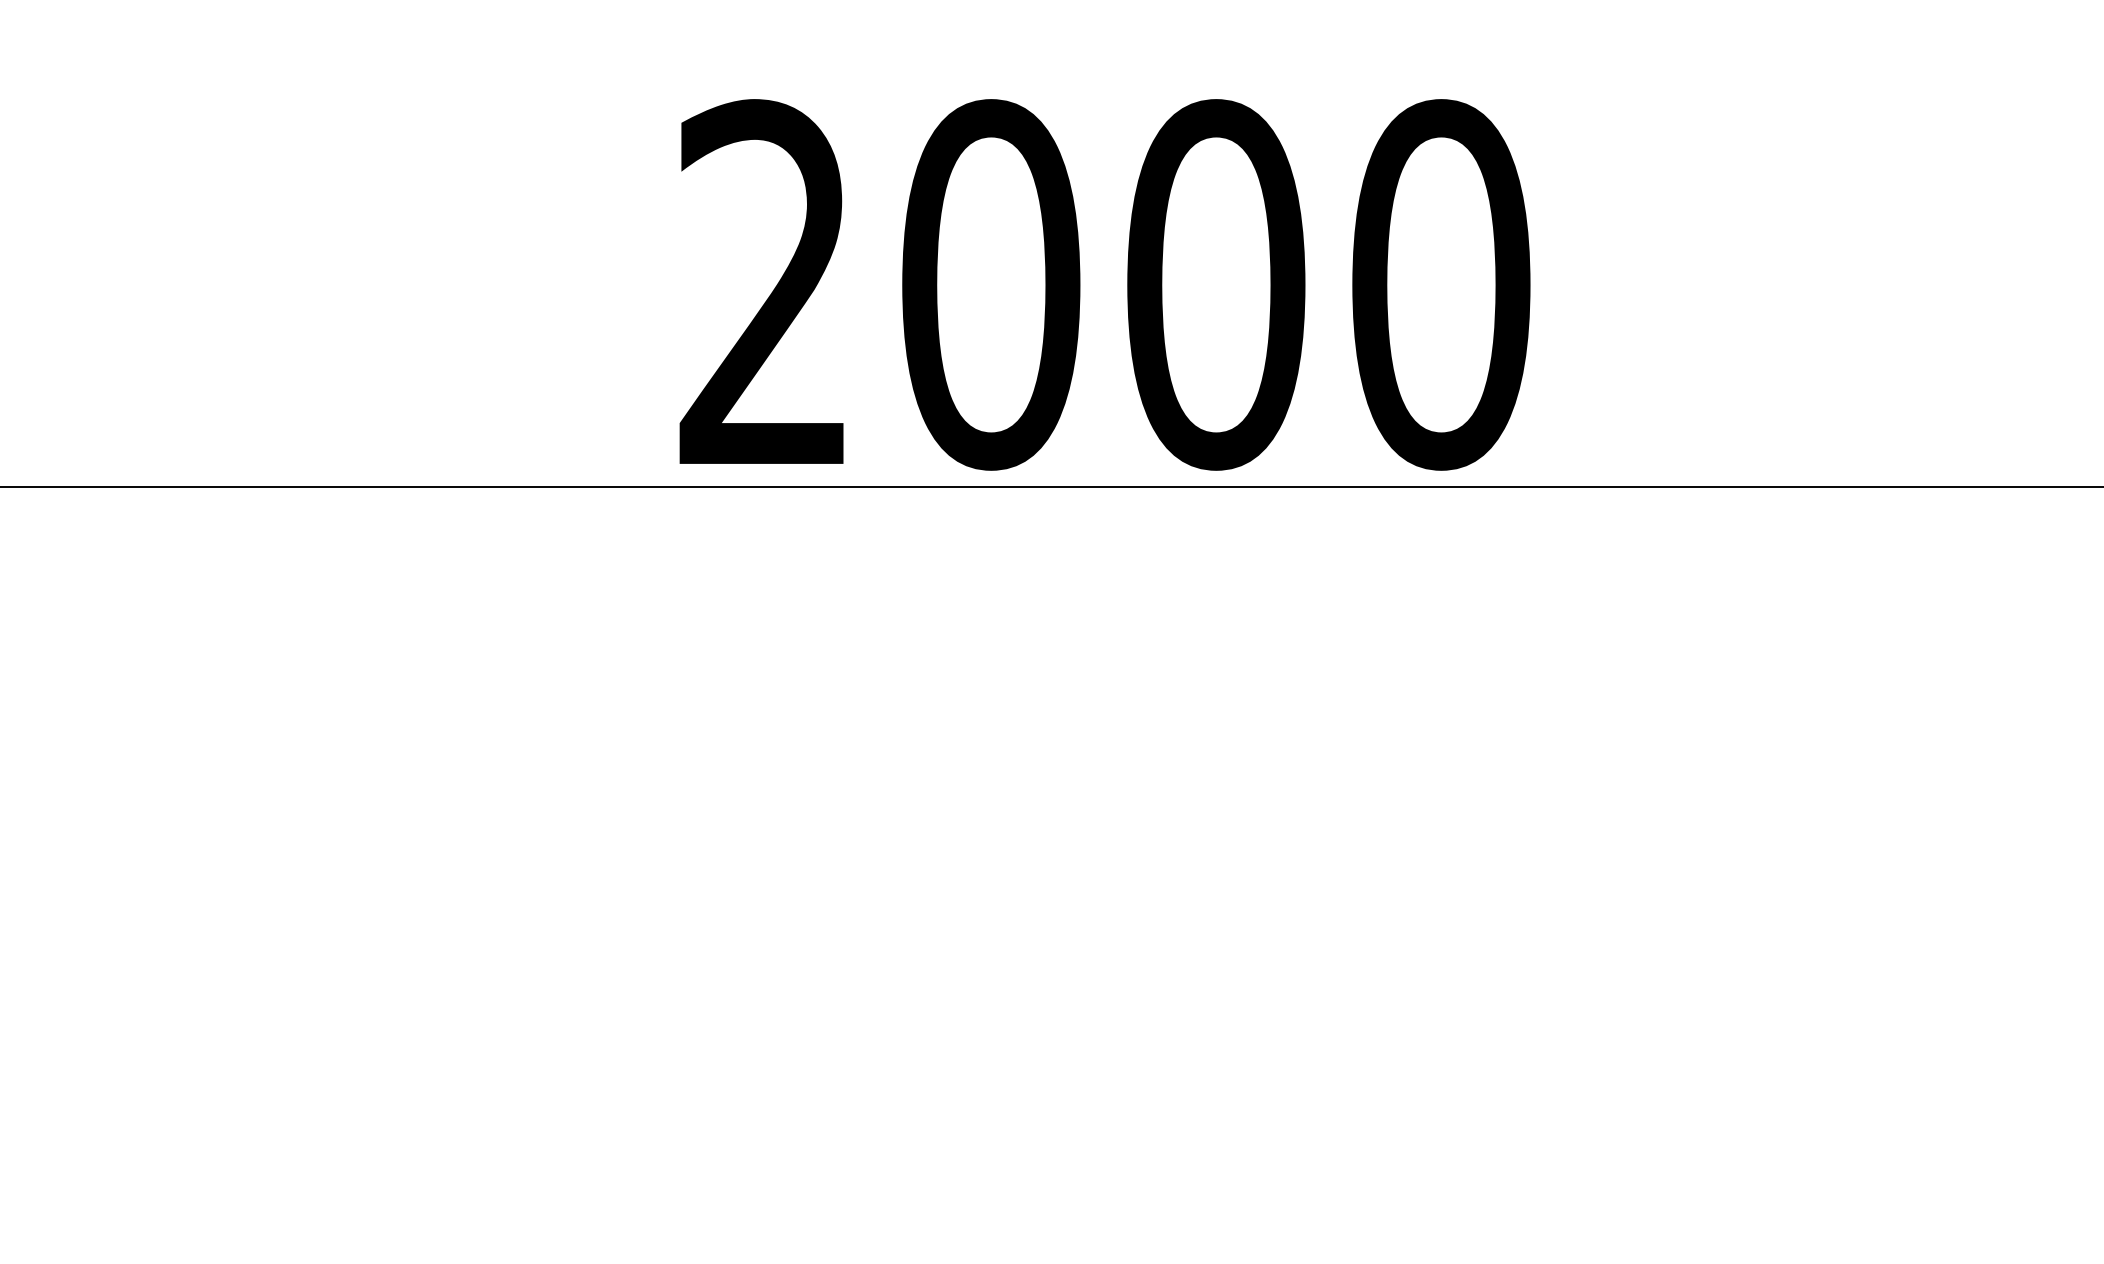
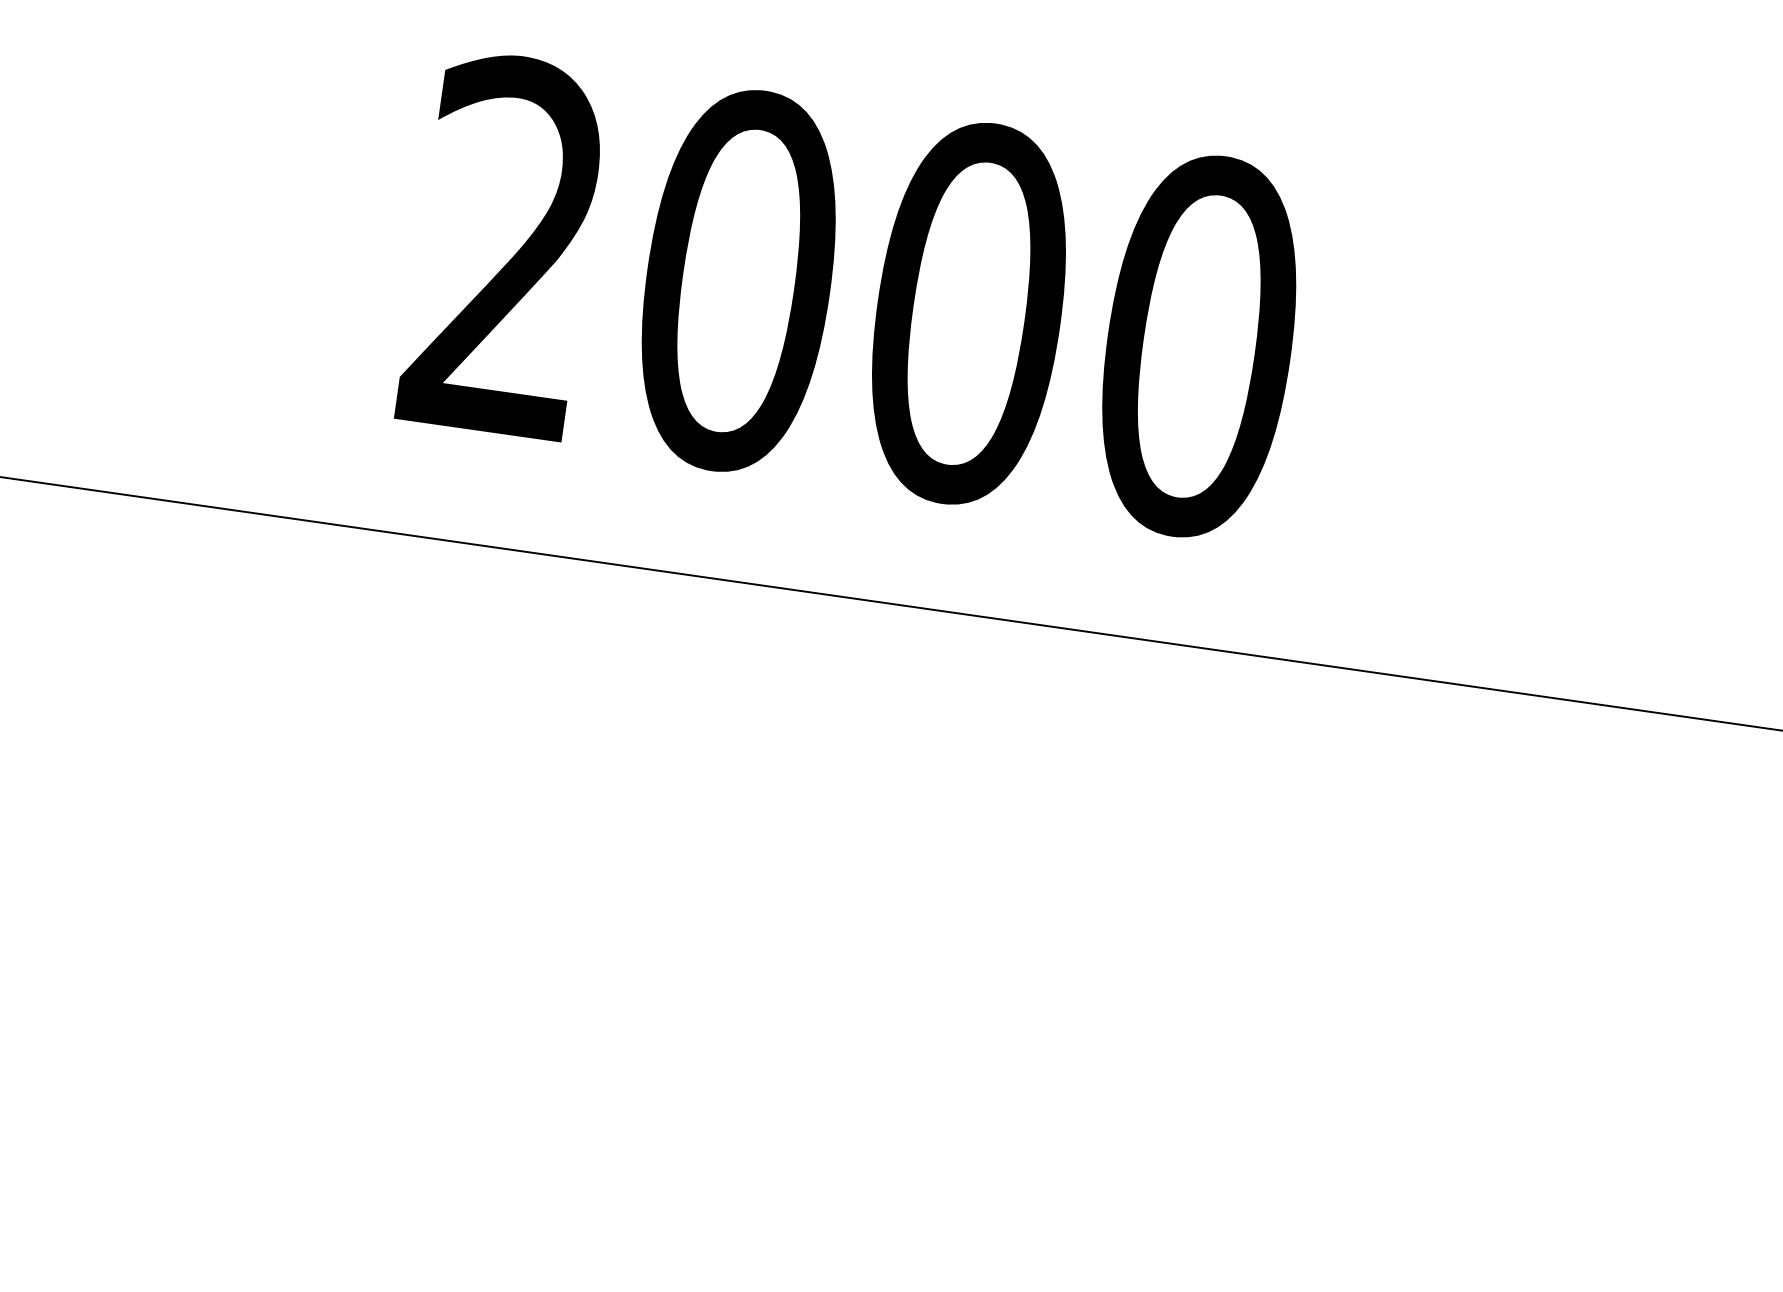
text: (1104, 284) -> (854, 296), moved

